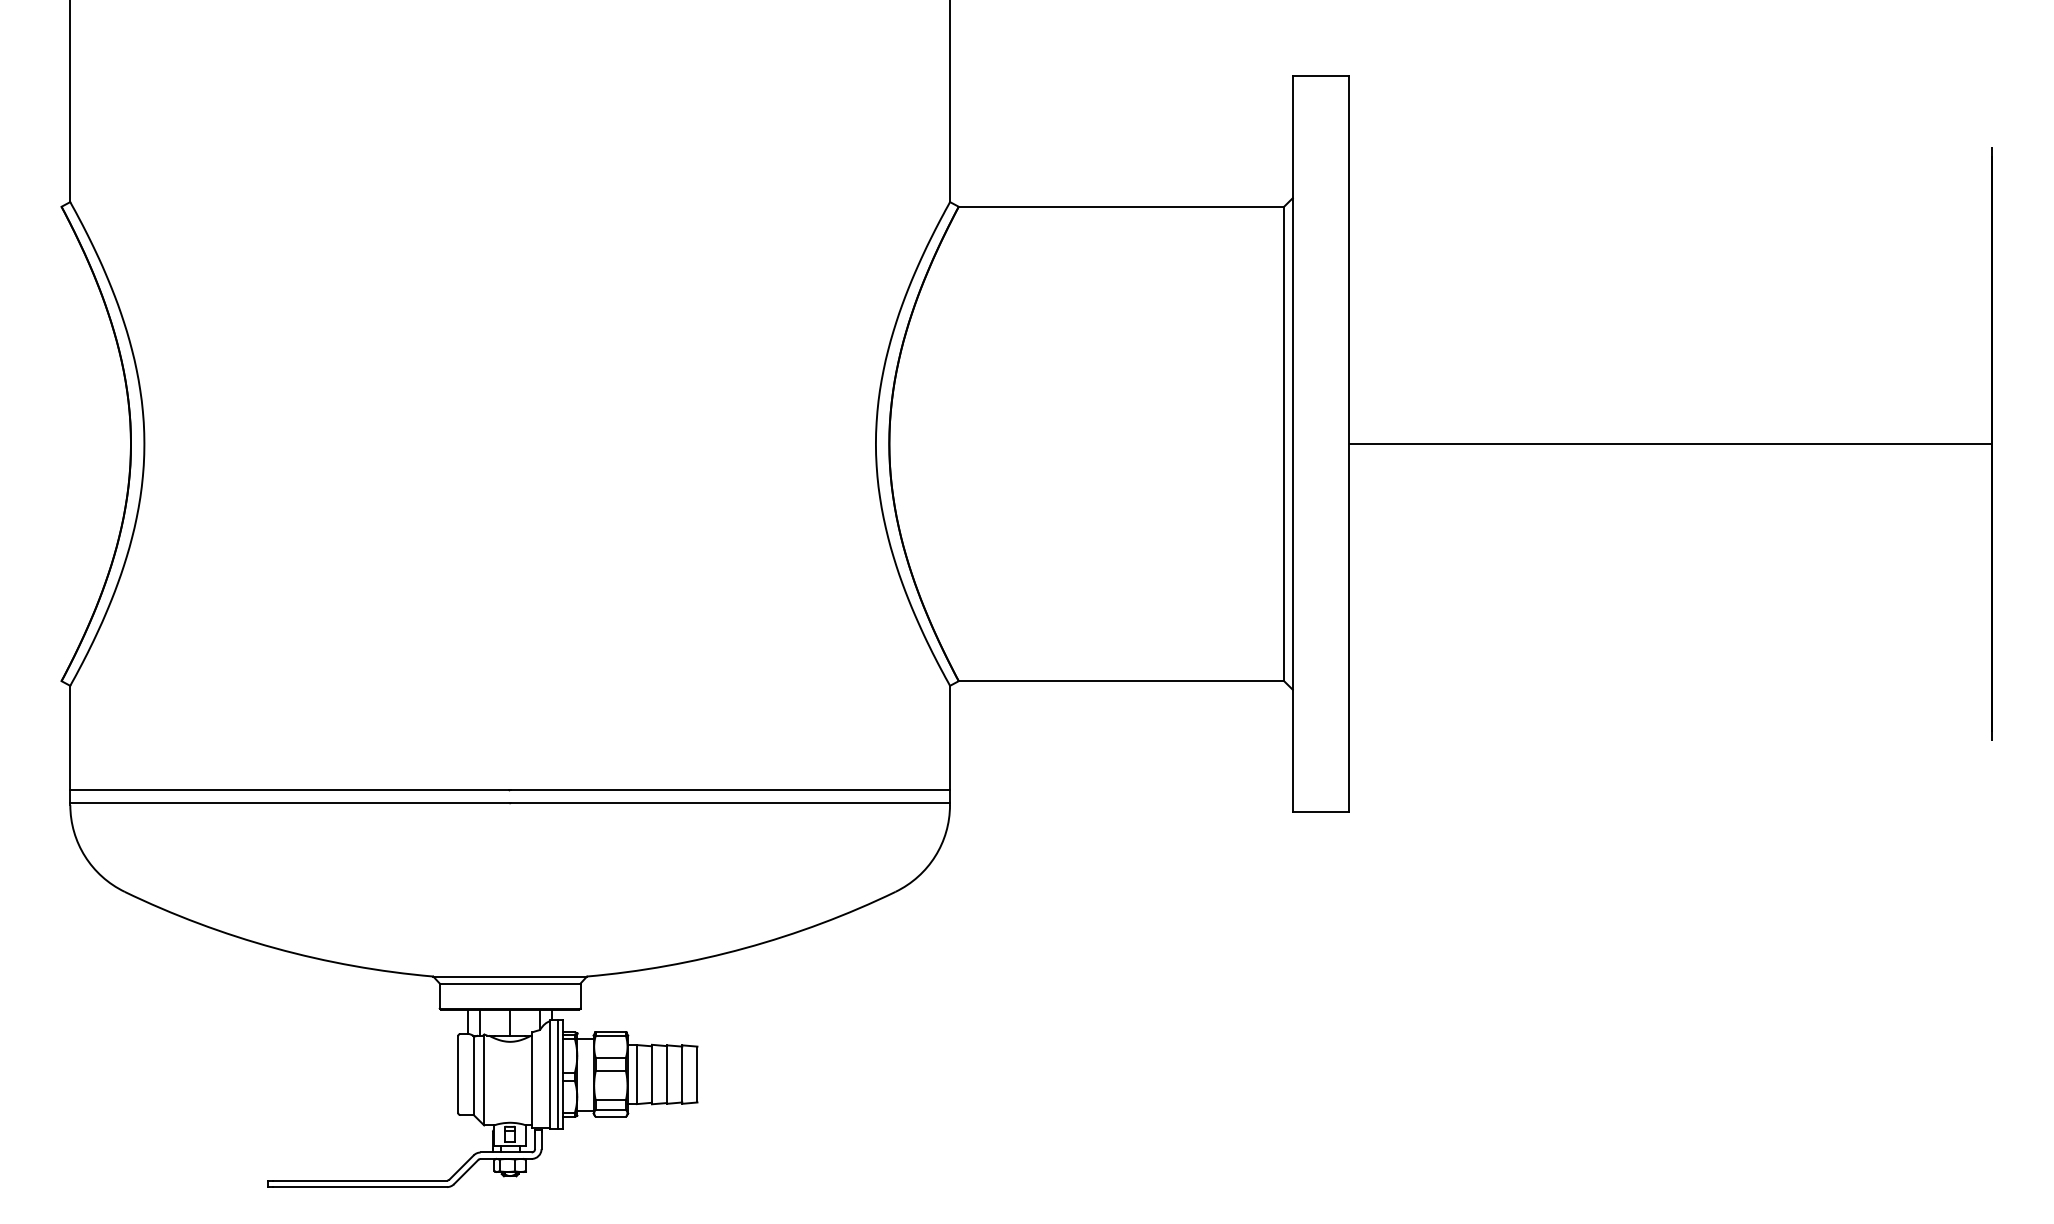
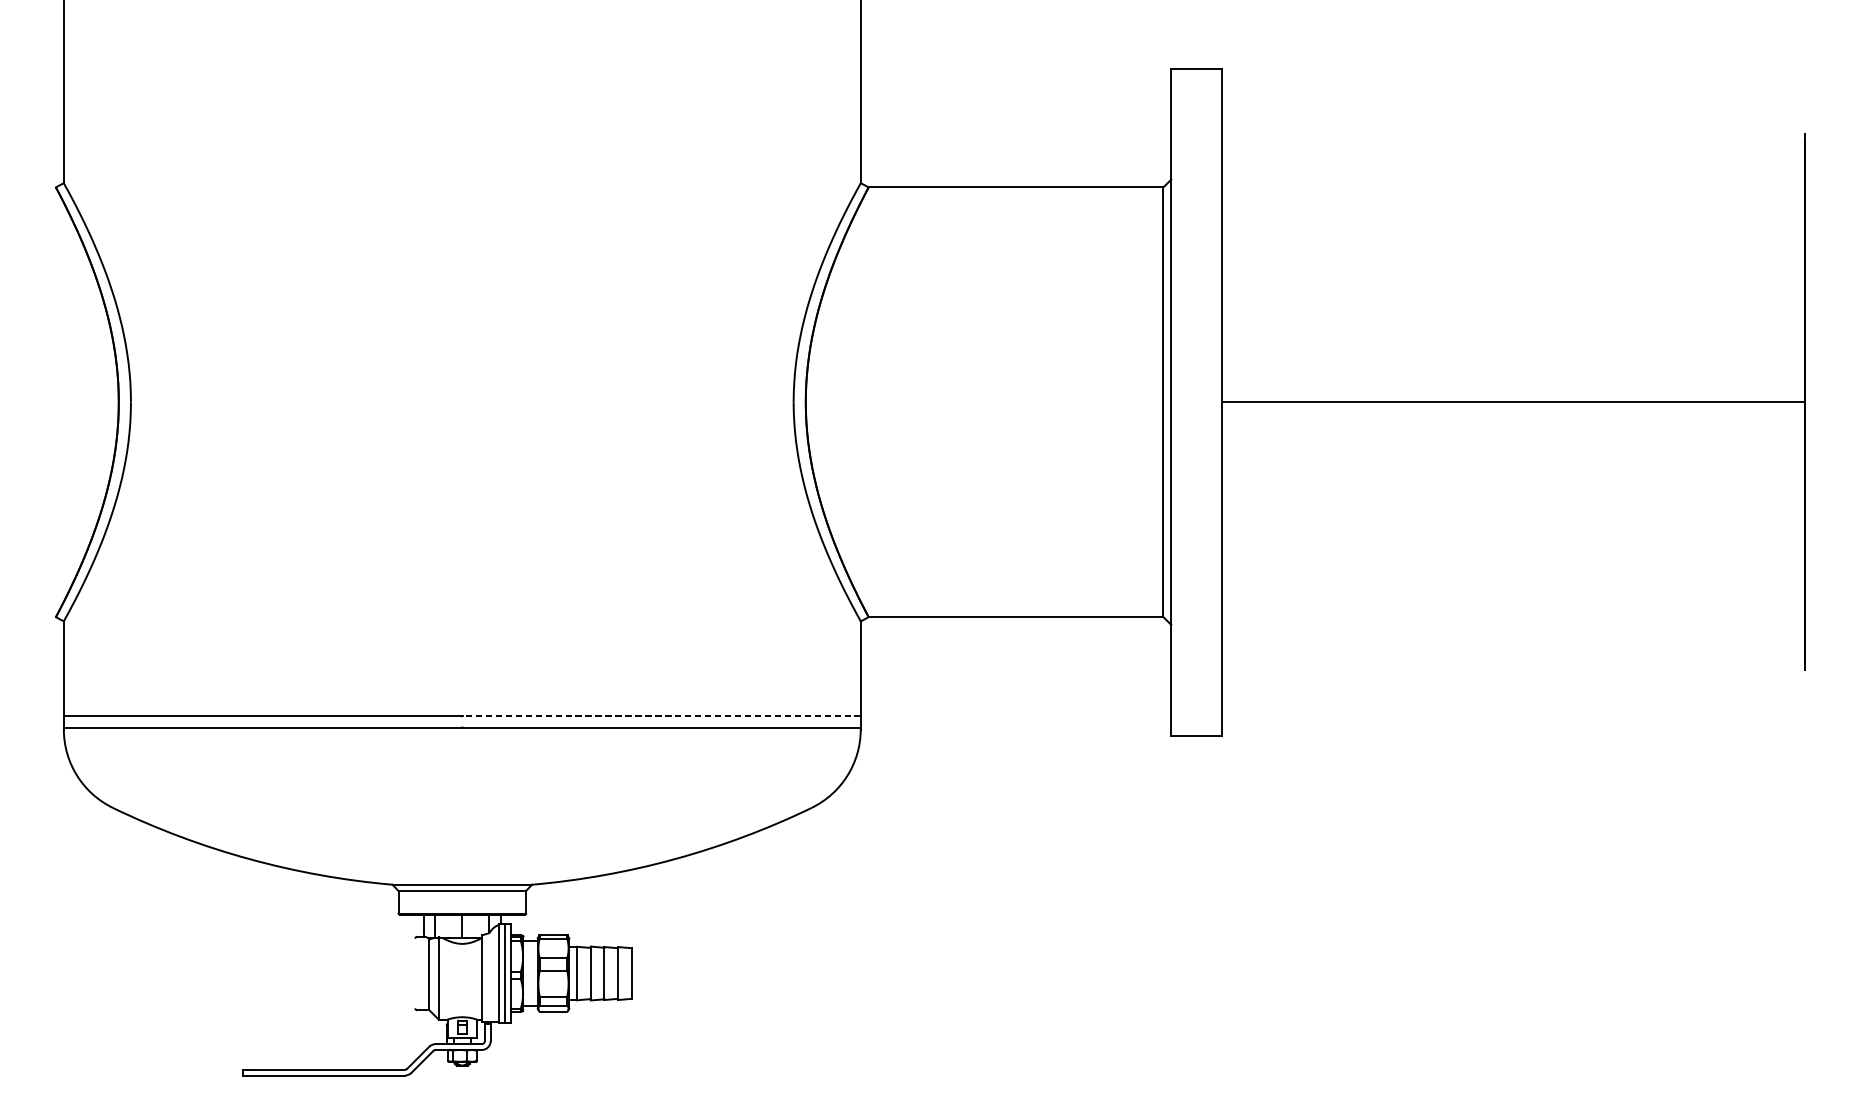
line: (730, 790) -> (661, 716), solid -> dashed
line: (458, 1074) -> (415, 973), removed

